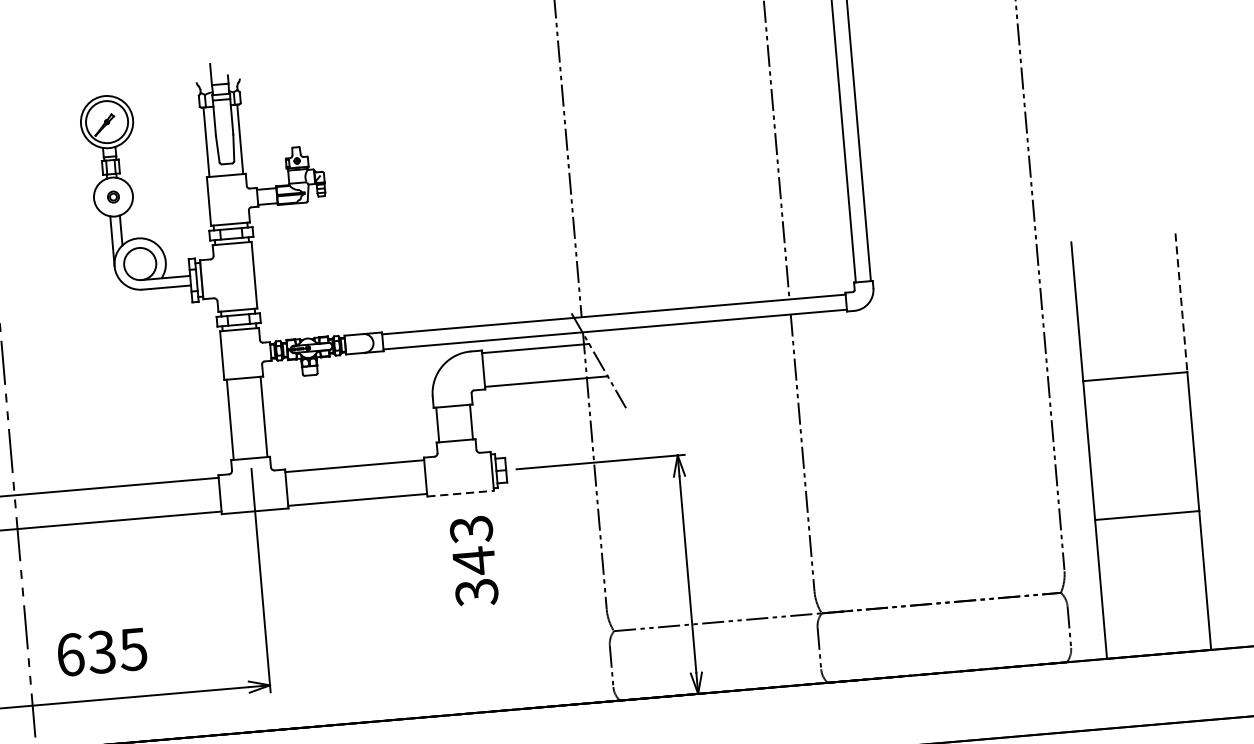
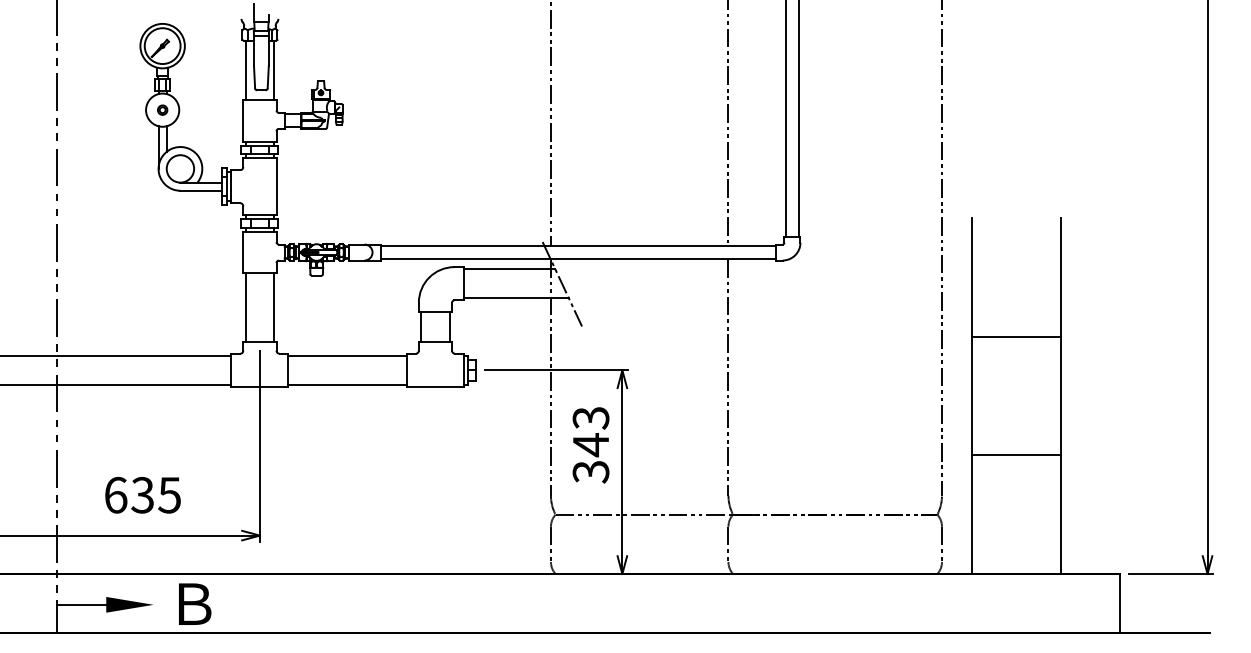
line: (1181, 302) -> (1060, 277), dashed -> solid
line: (460, 493) -> (435, 386), dashed -> solid
text: (473, 561) -> (590, 445), moved
text: (101, 652) -> (142, 495), moved

